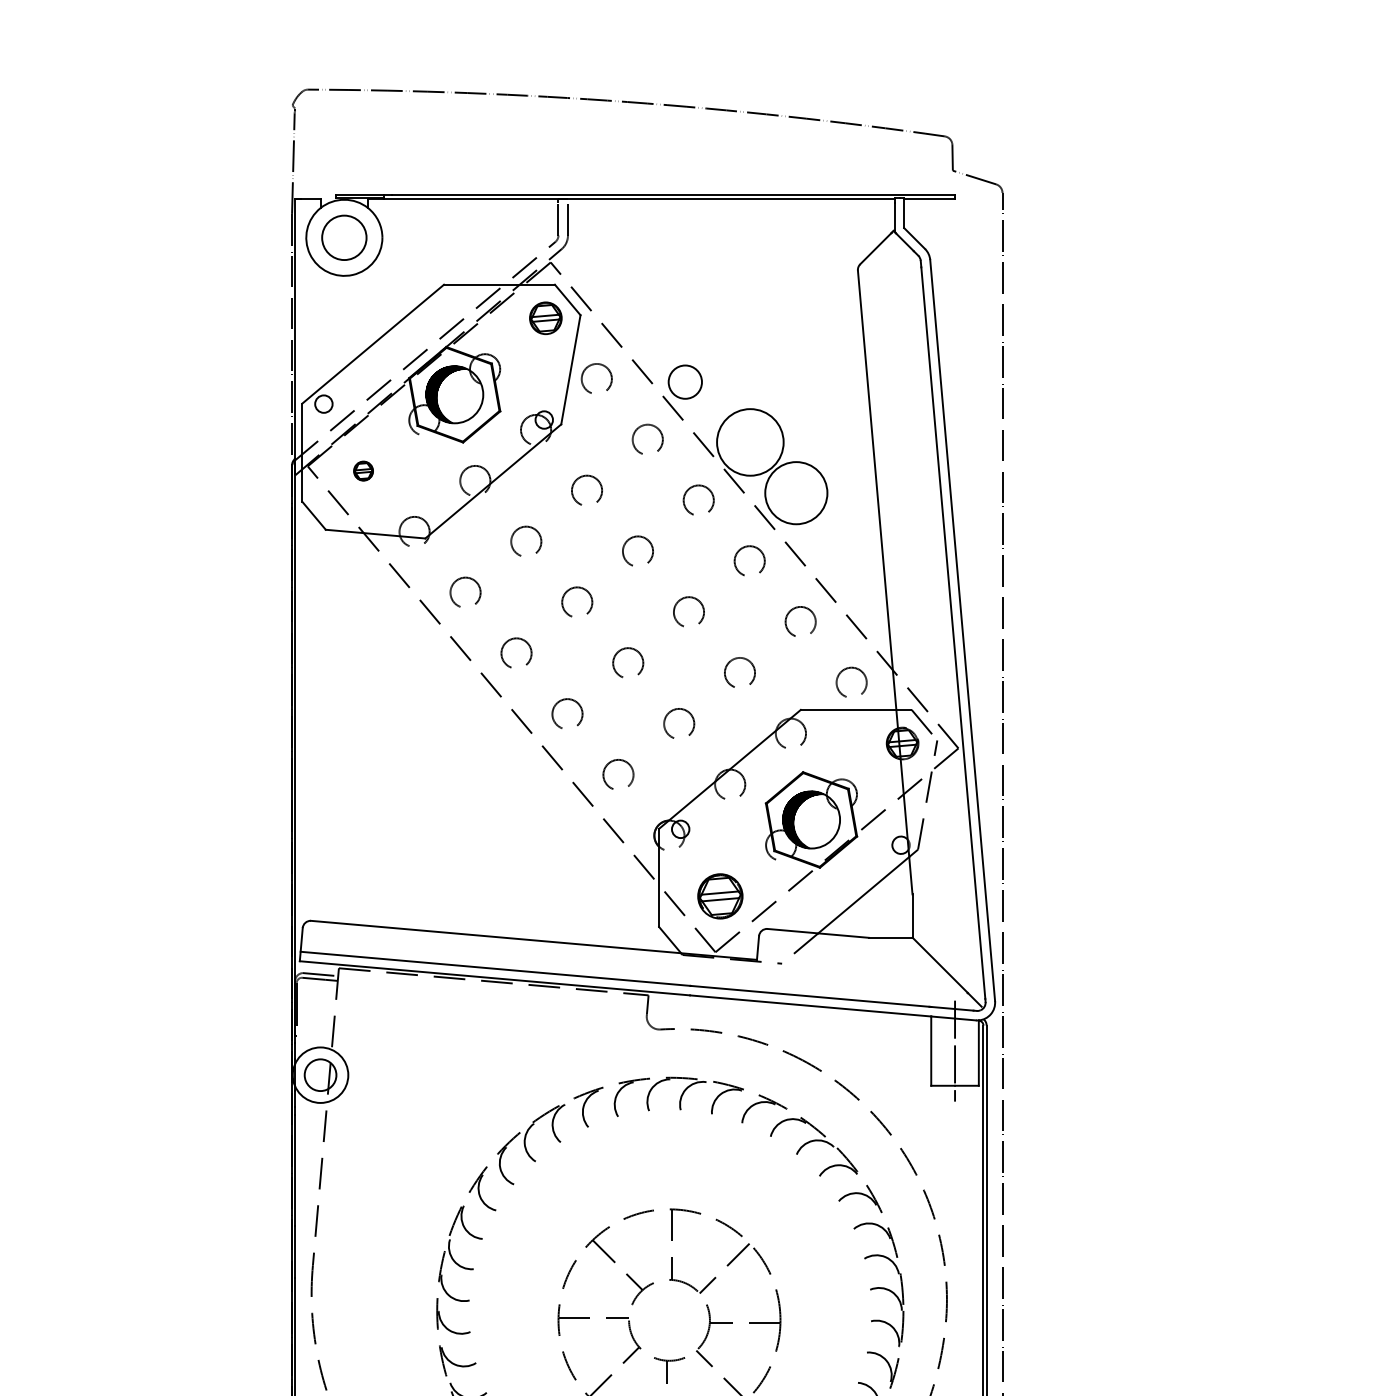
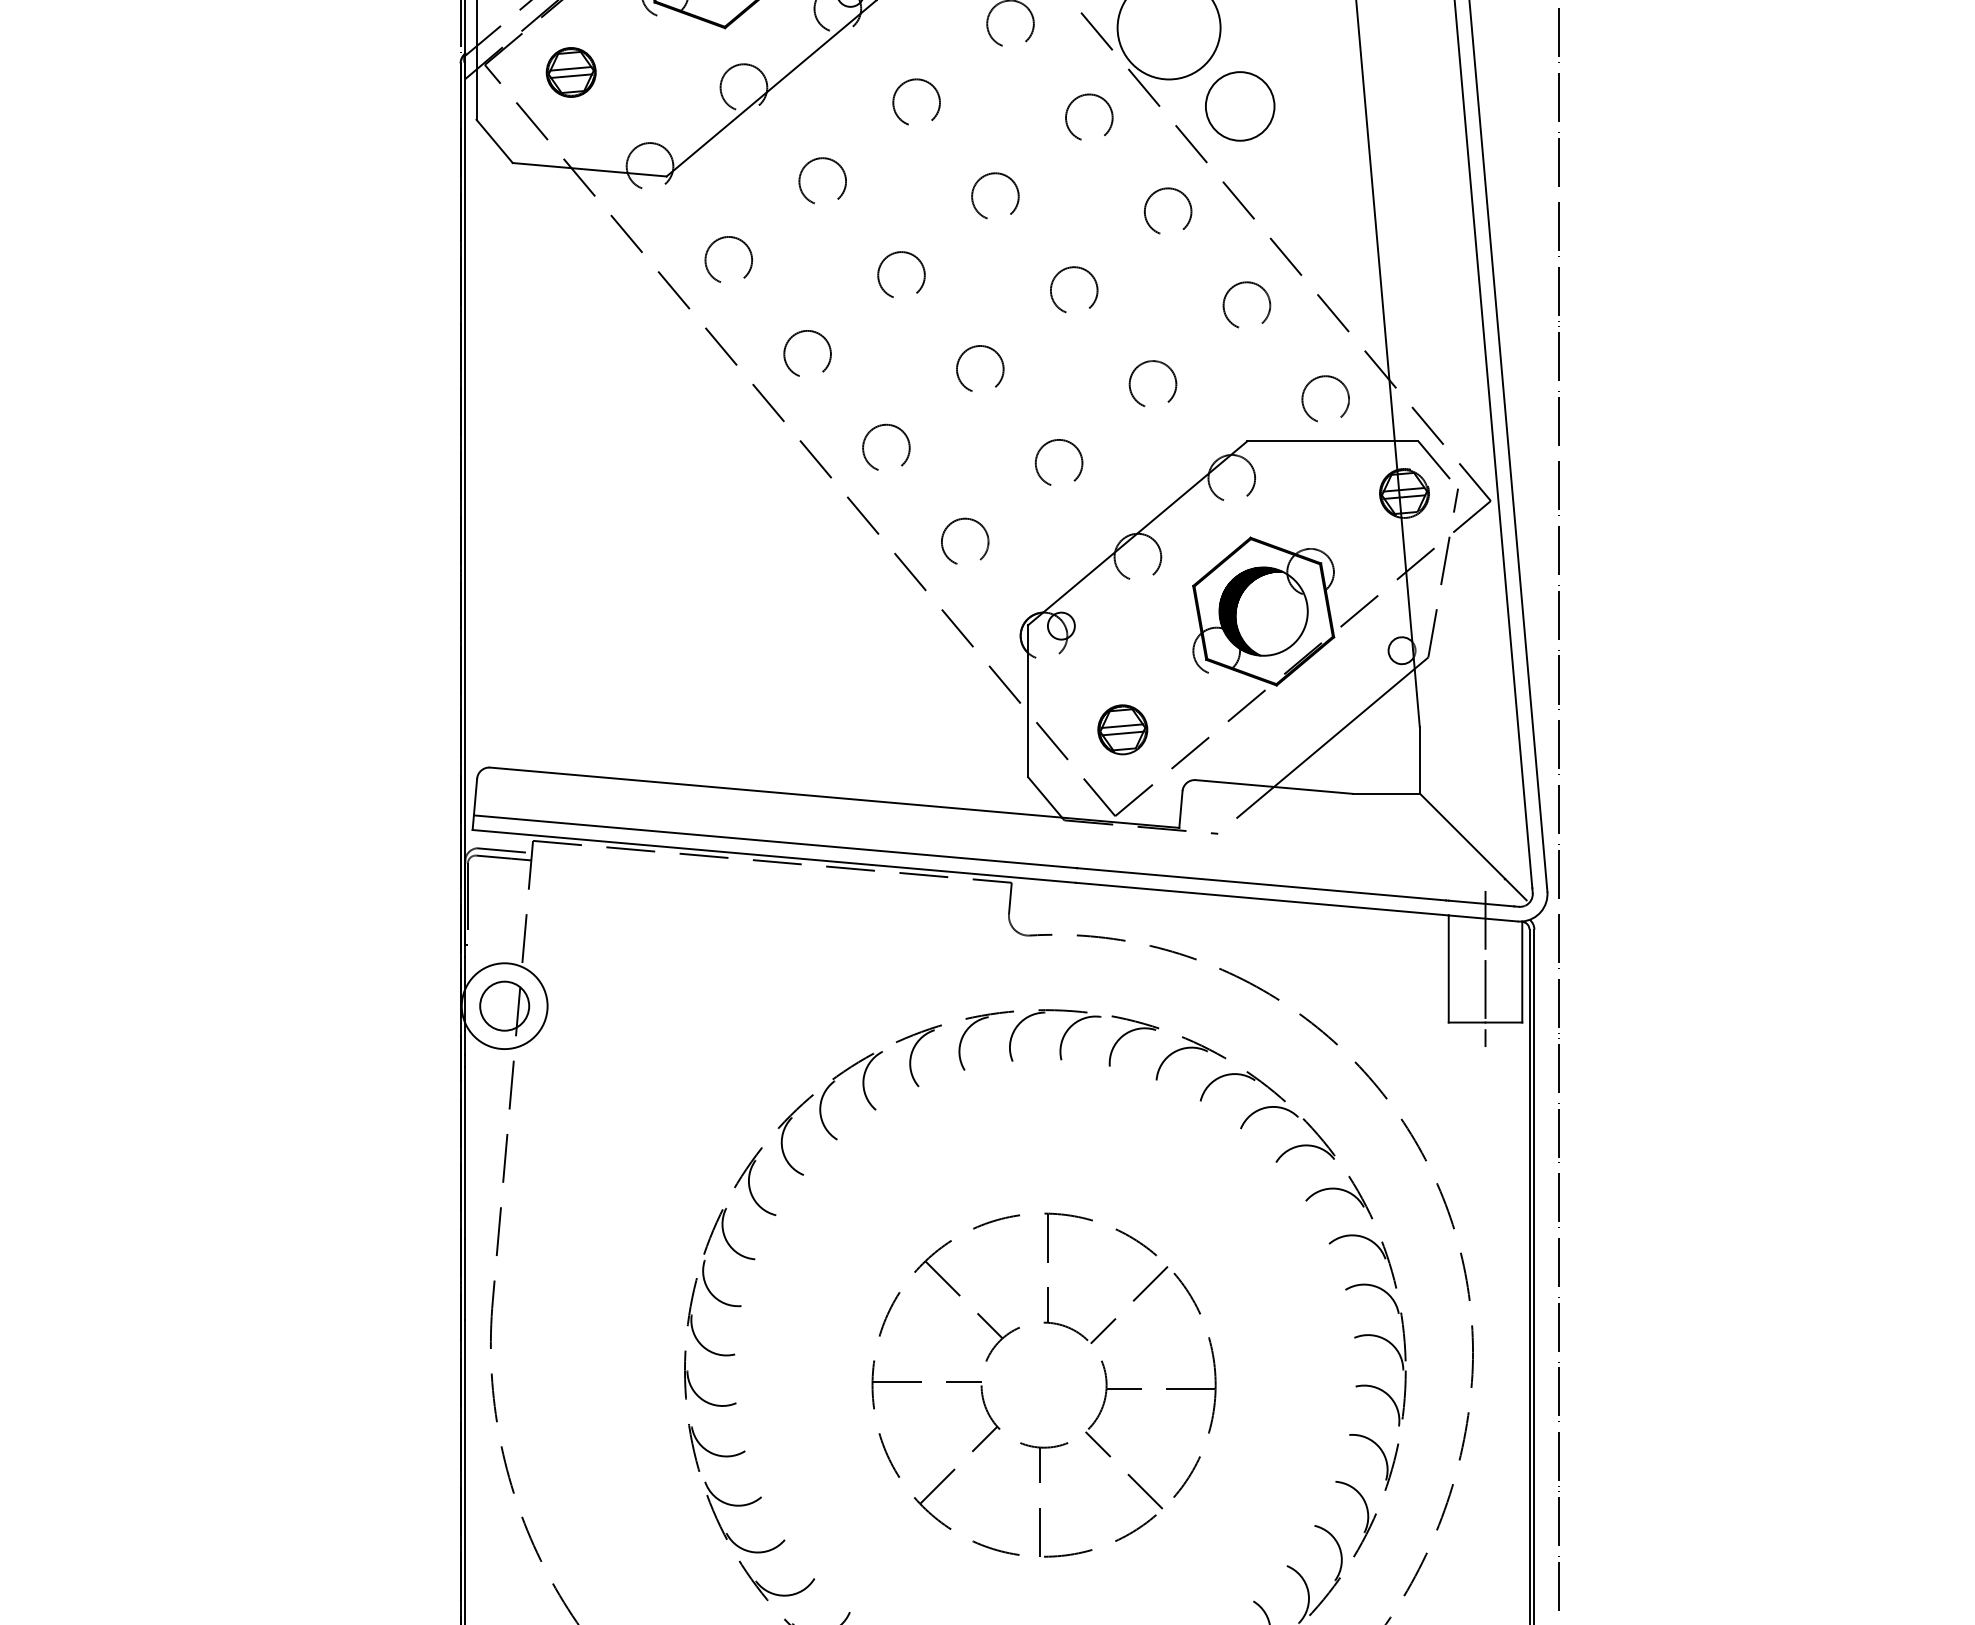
part: (363, 470) -> (571, 71), size x1.67
circle: (796, 492) -> (1240, 105), size x0.71
part: (720, 896) -> (1122, 729), size x0.71

